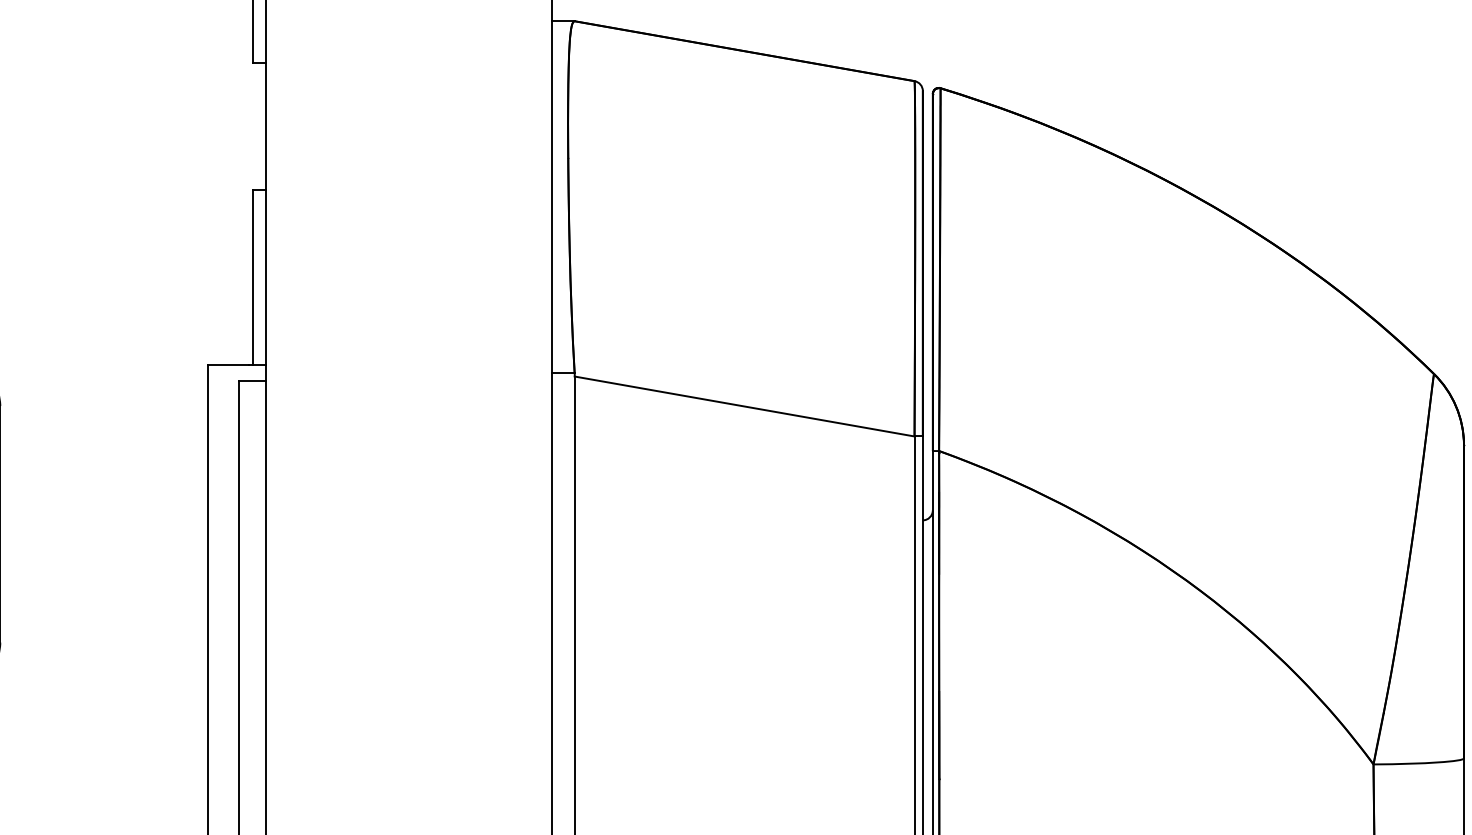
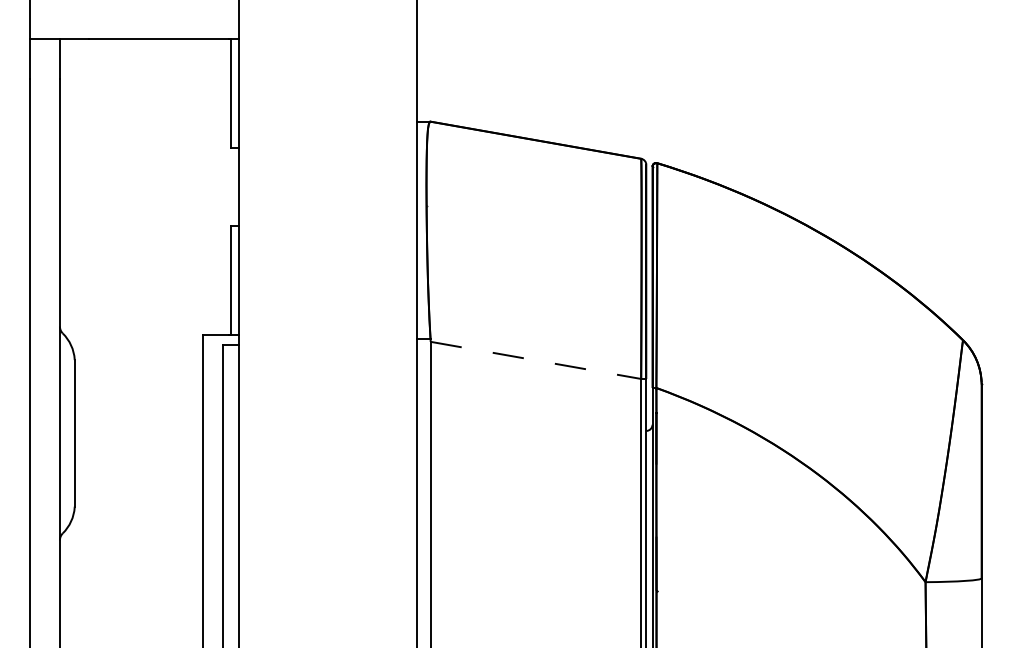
line: (743, 406) -> (535, 360), solid -> dashed

